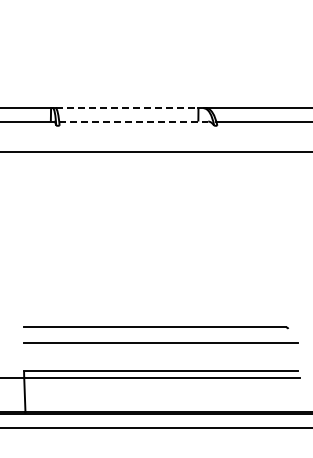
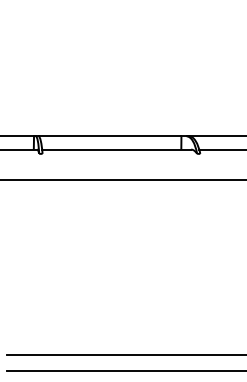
line: (127, 108) -> (110, 136), dashed -> solid
line: (134, 121) -> (117, 149), dashed -> solid

